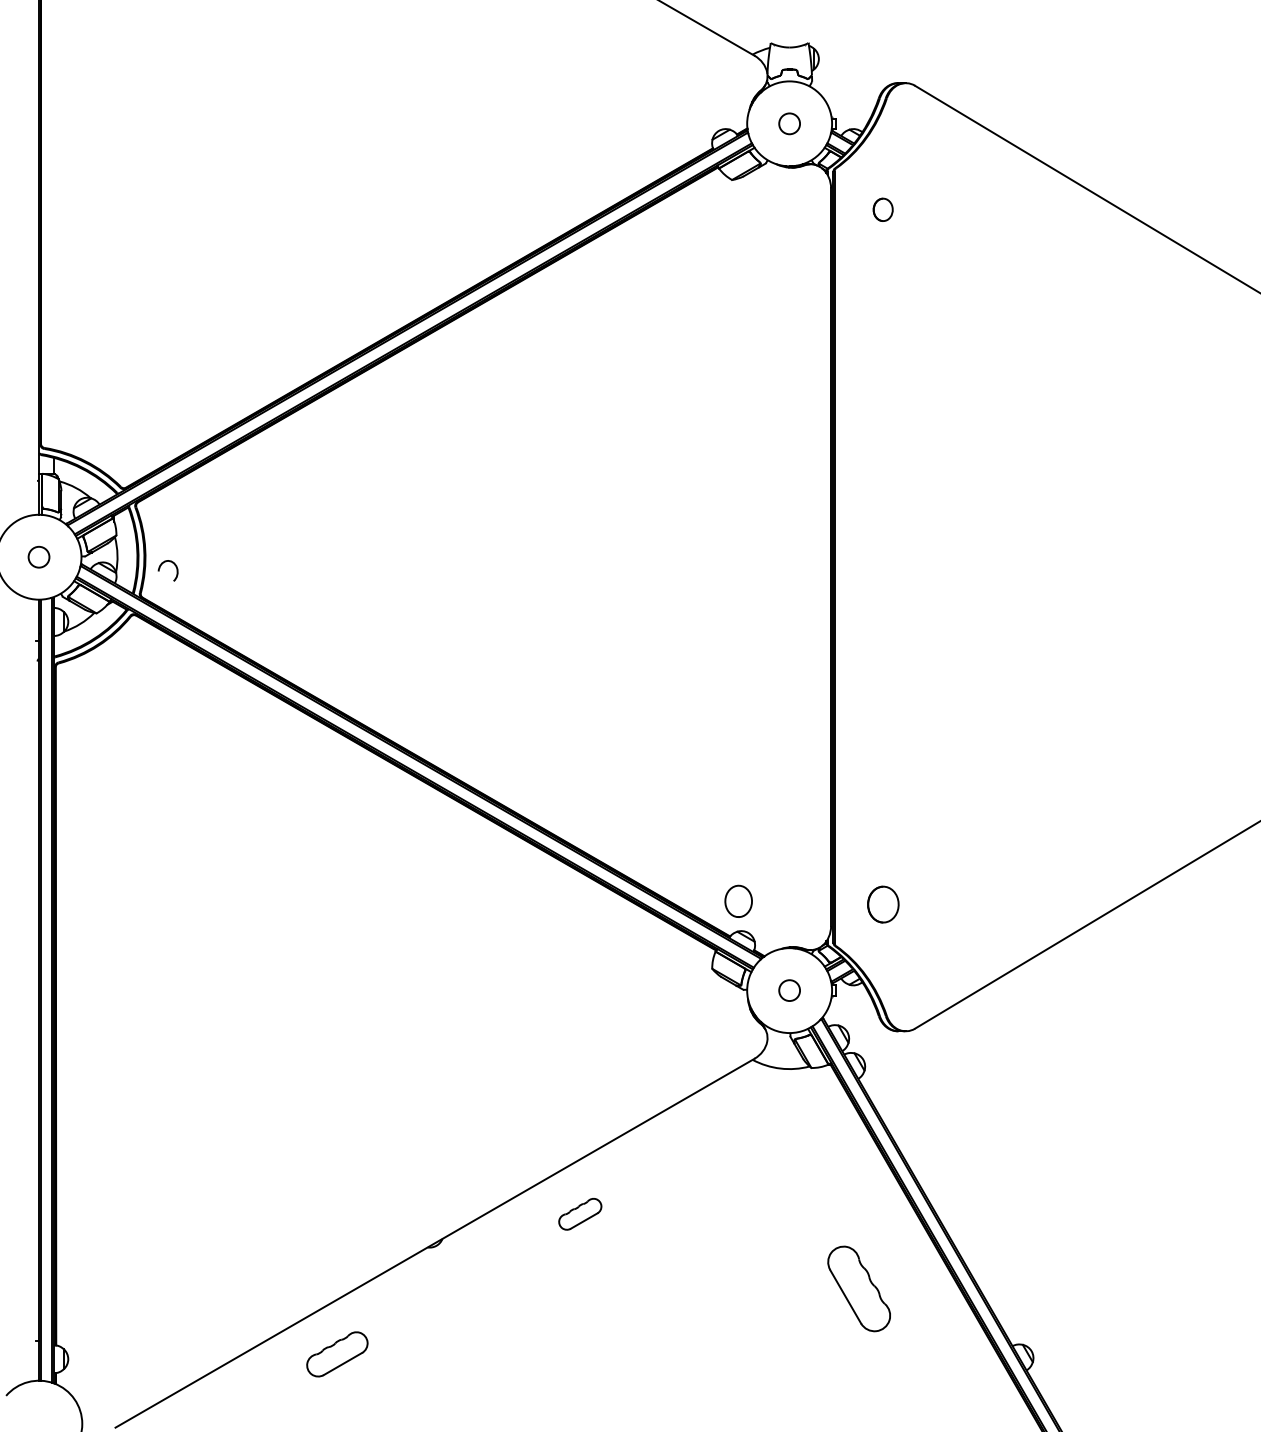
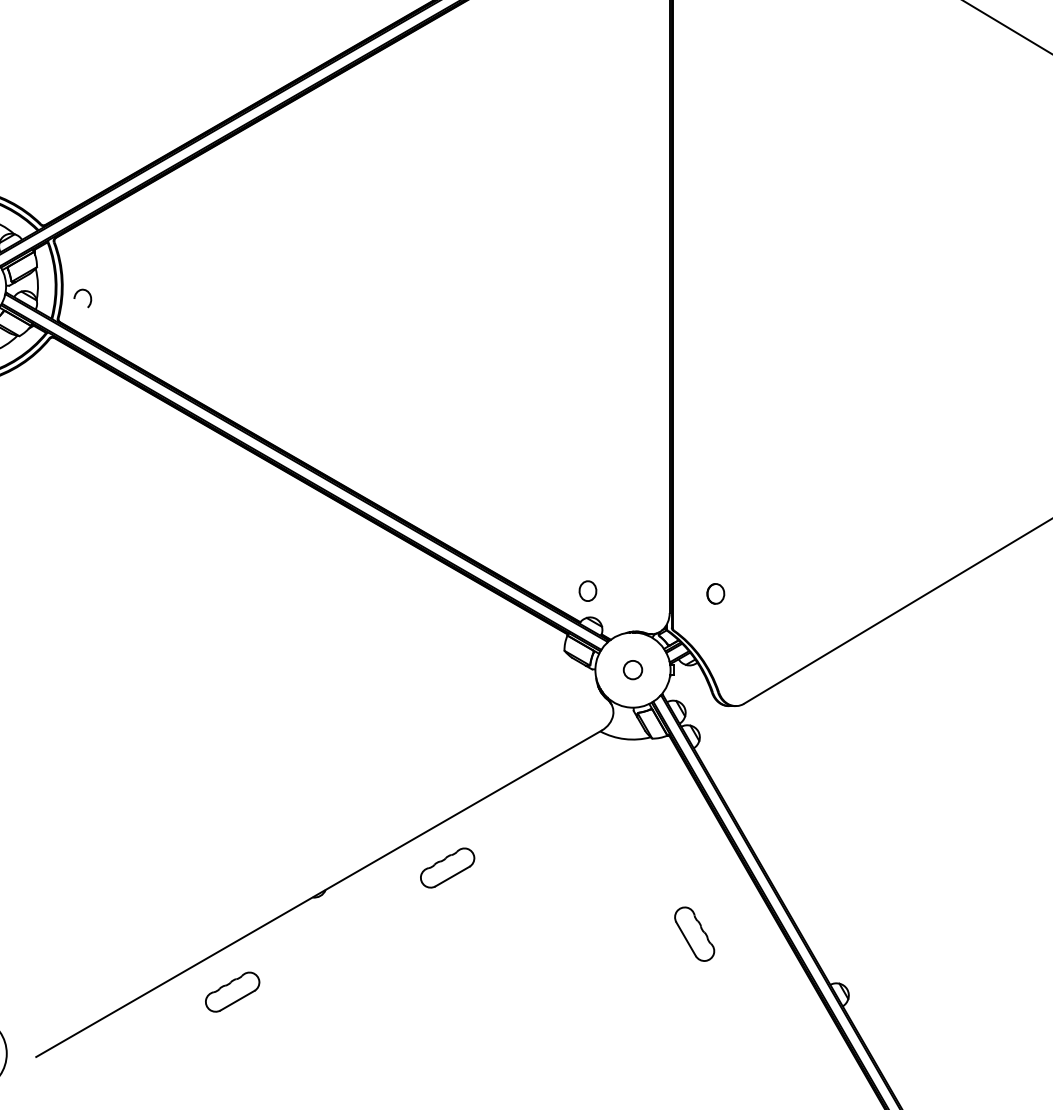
part: (738, 901) -> (587, 591), size x0.71
part: (882, 904) -> (715, 593), size x0.62
part: (580, 1214) -> (447, 868), size x1.43
part: (859, 1288) -> (694, 933), size x0.71

